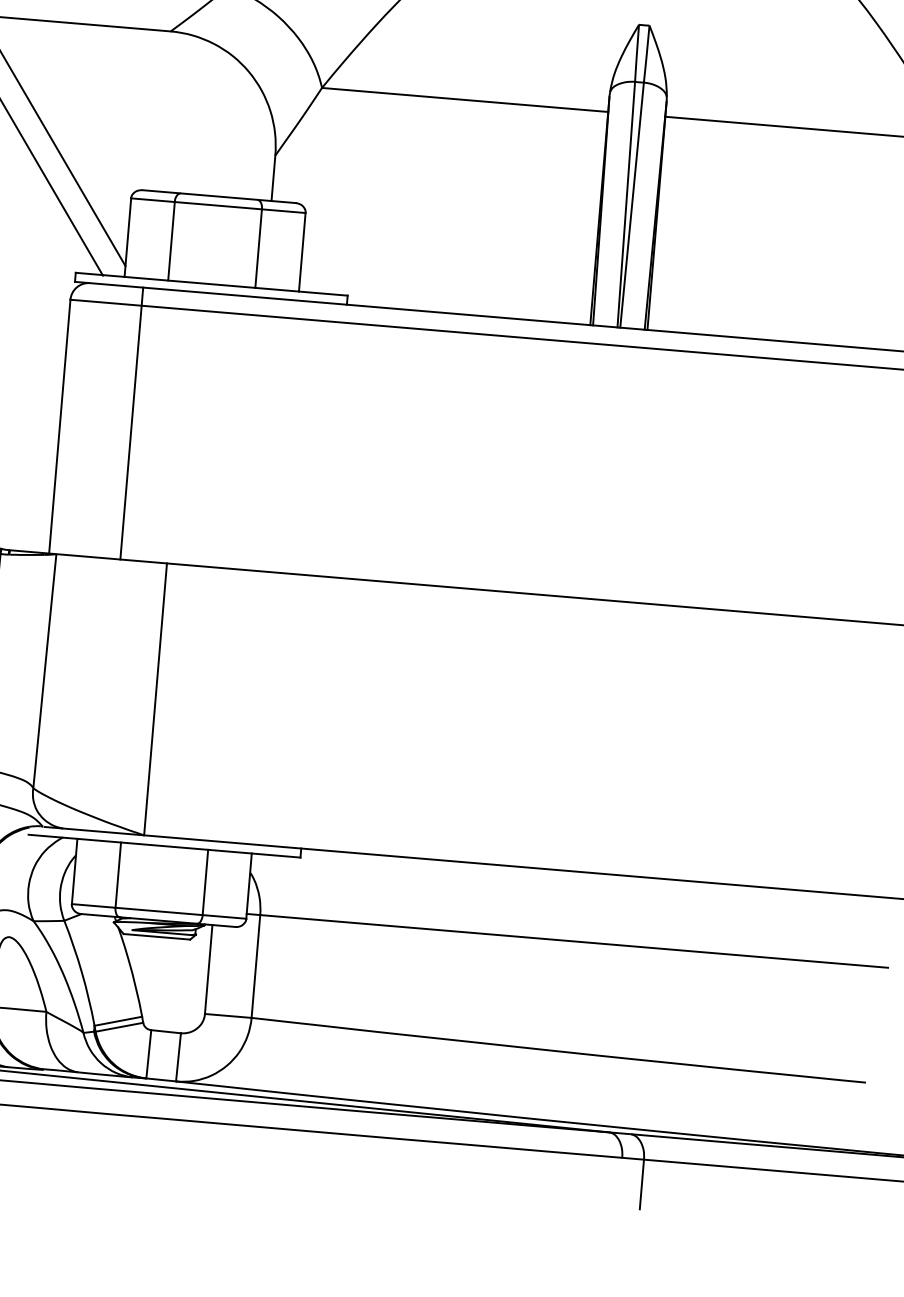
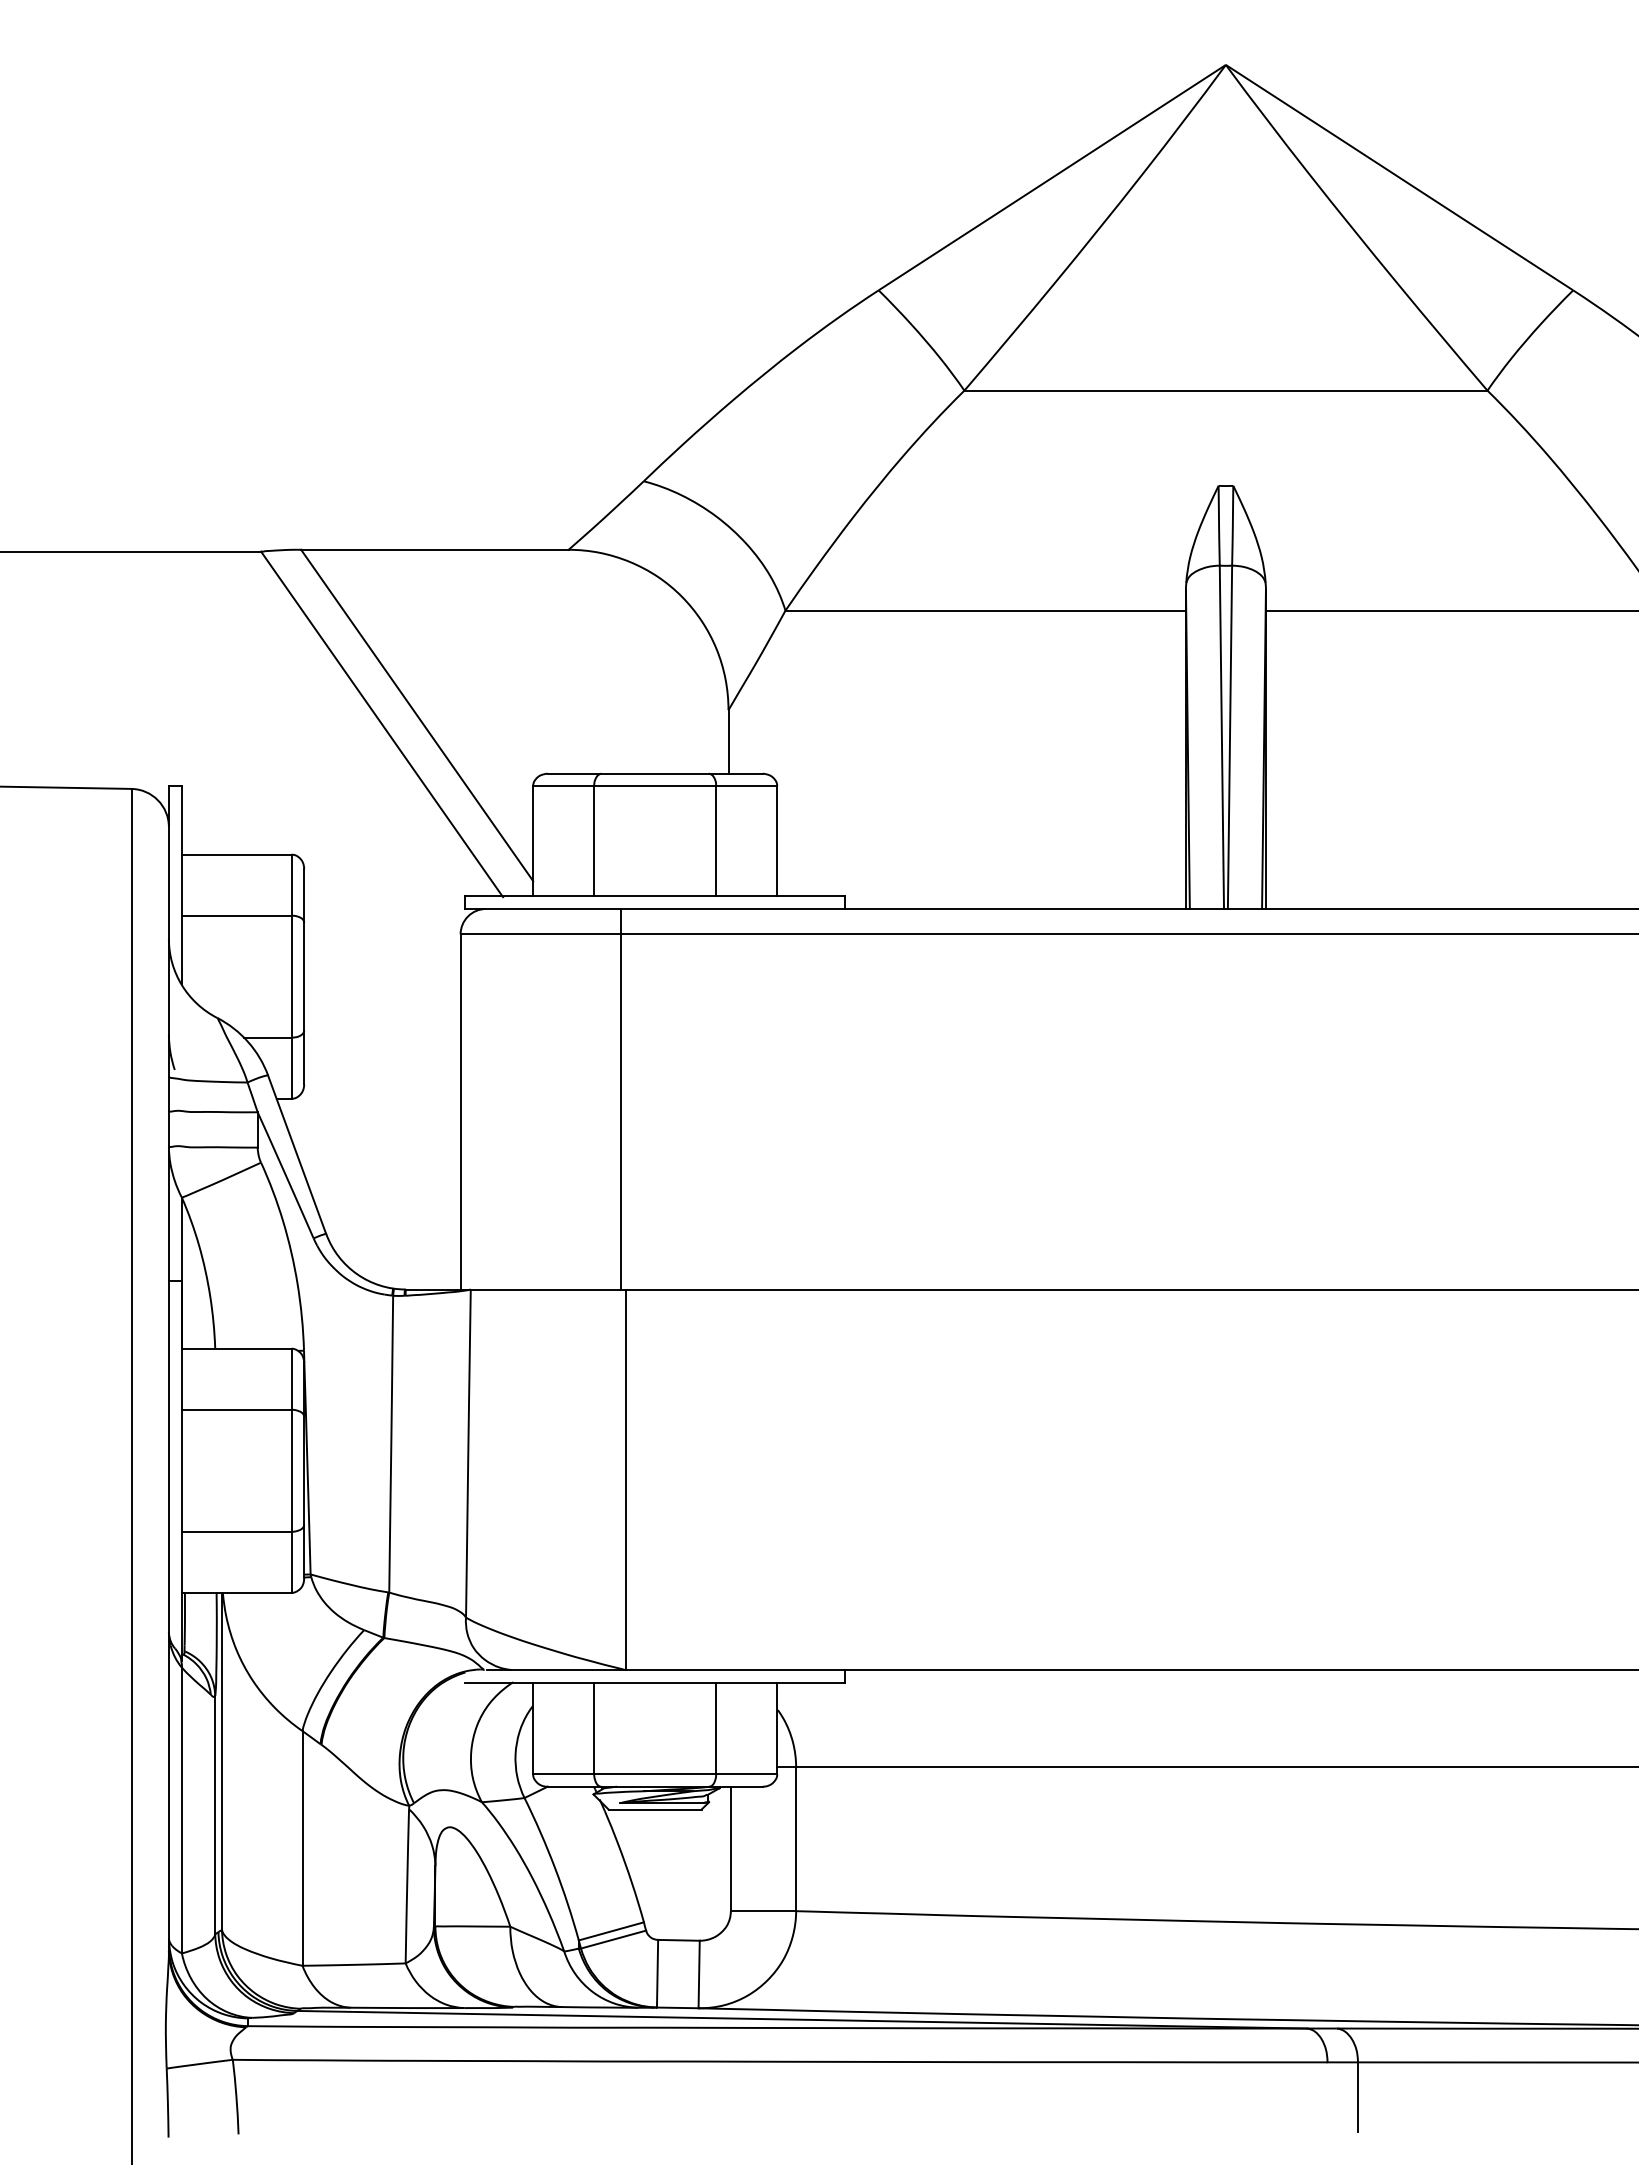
line: (131, 423) -> (621, 1099), moved

